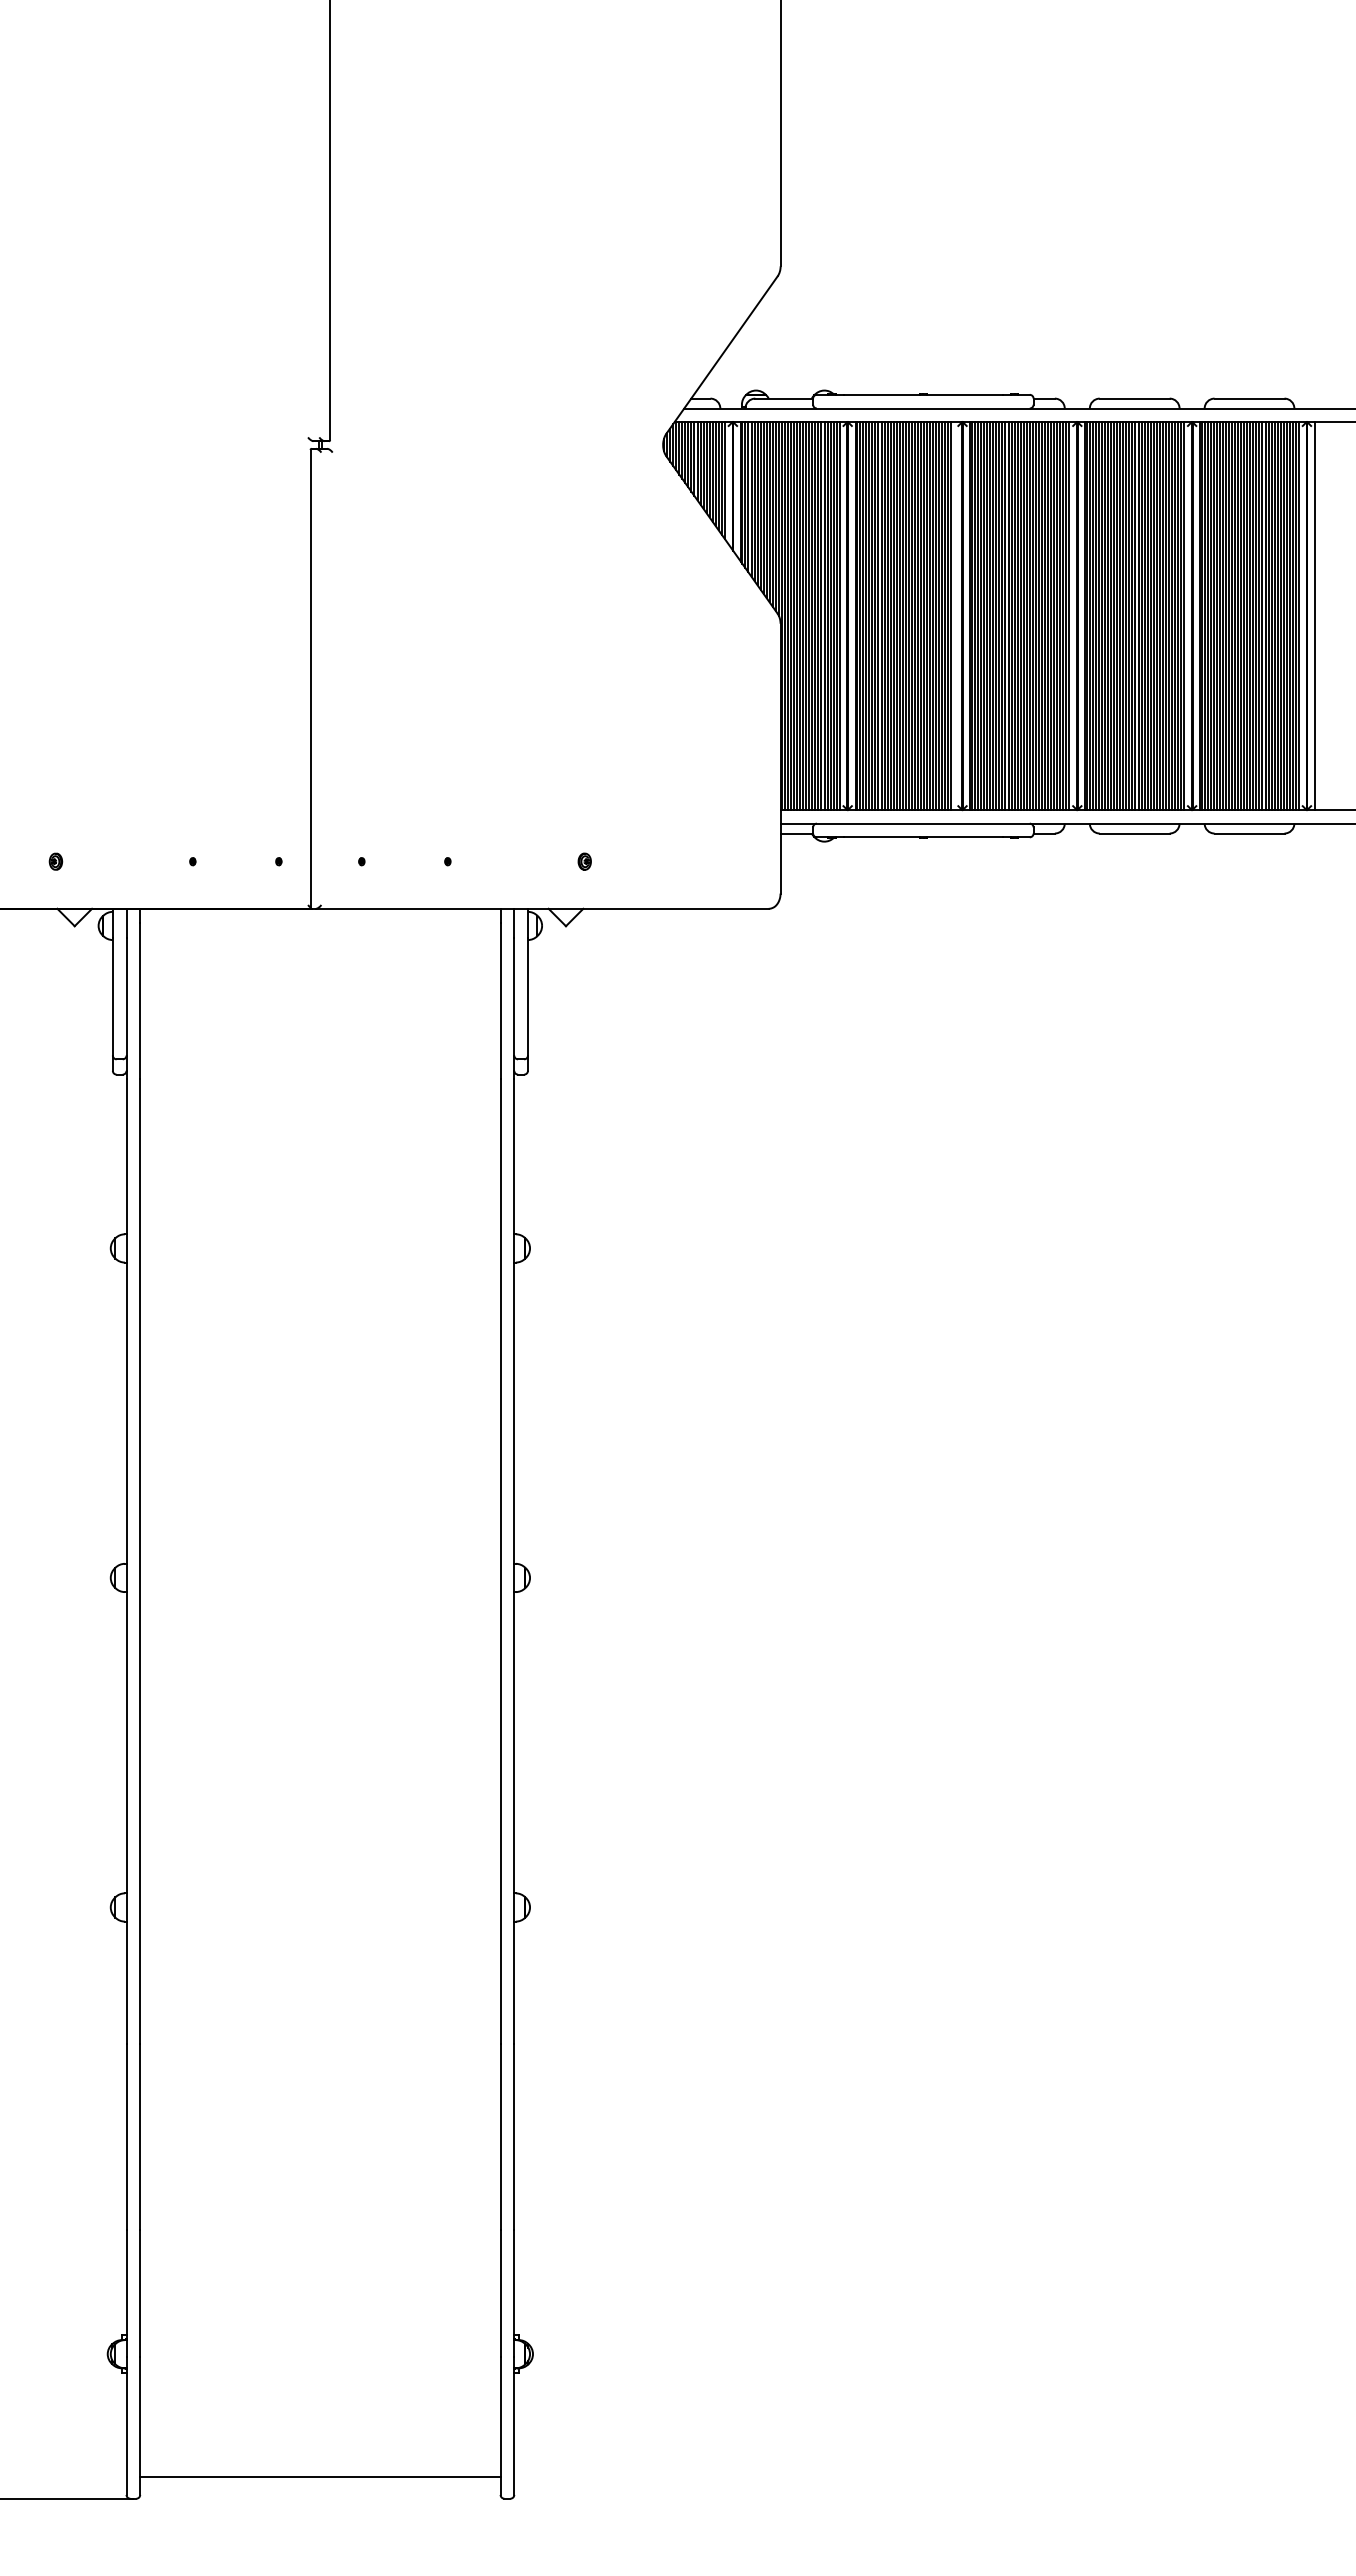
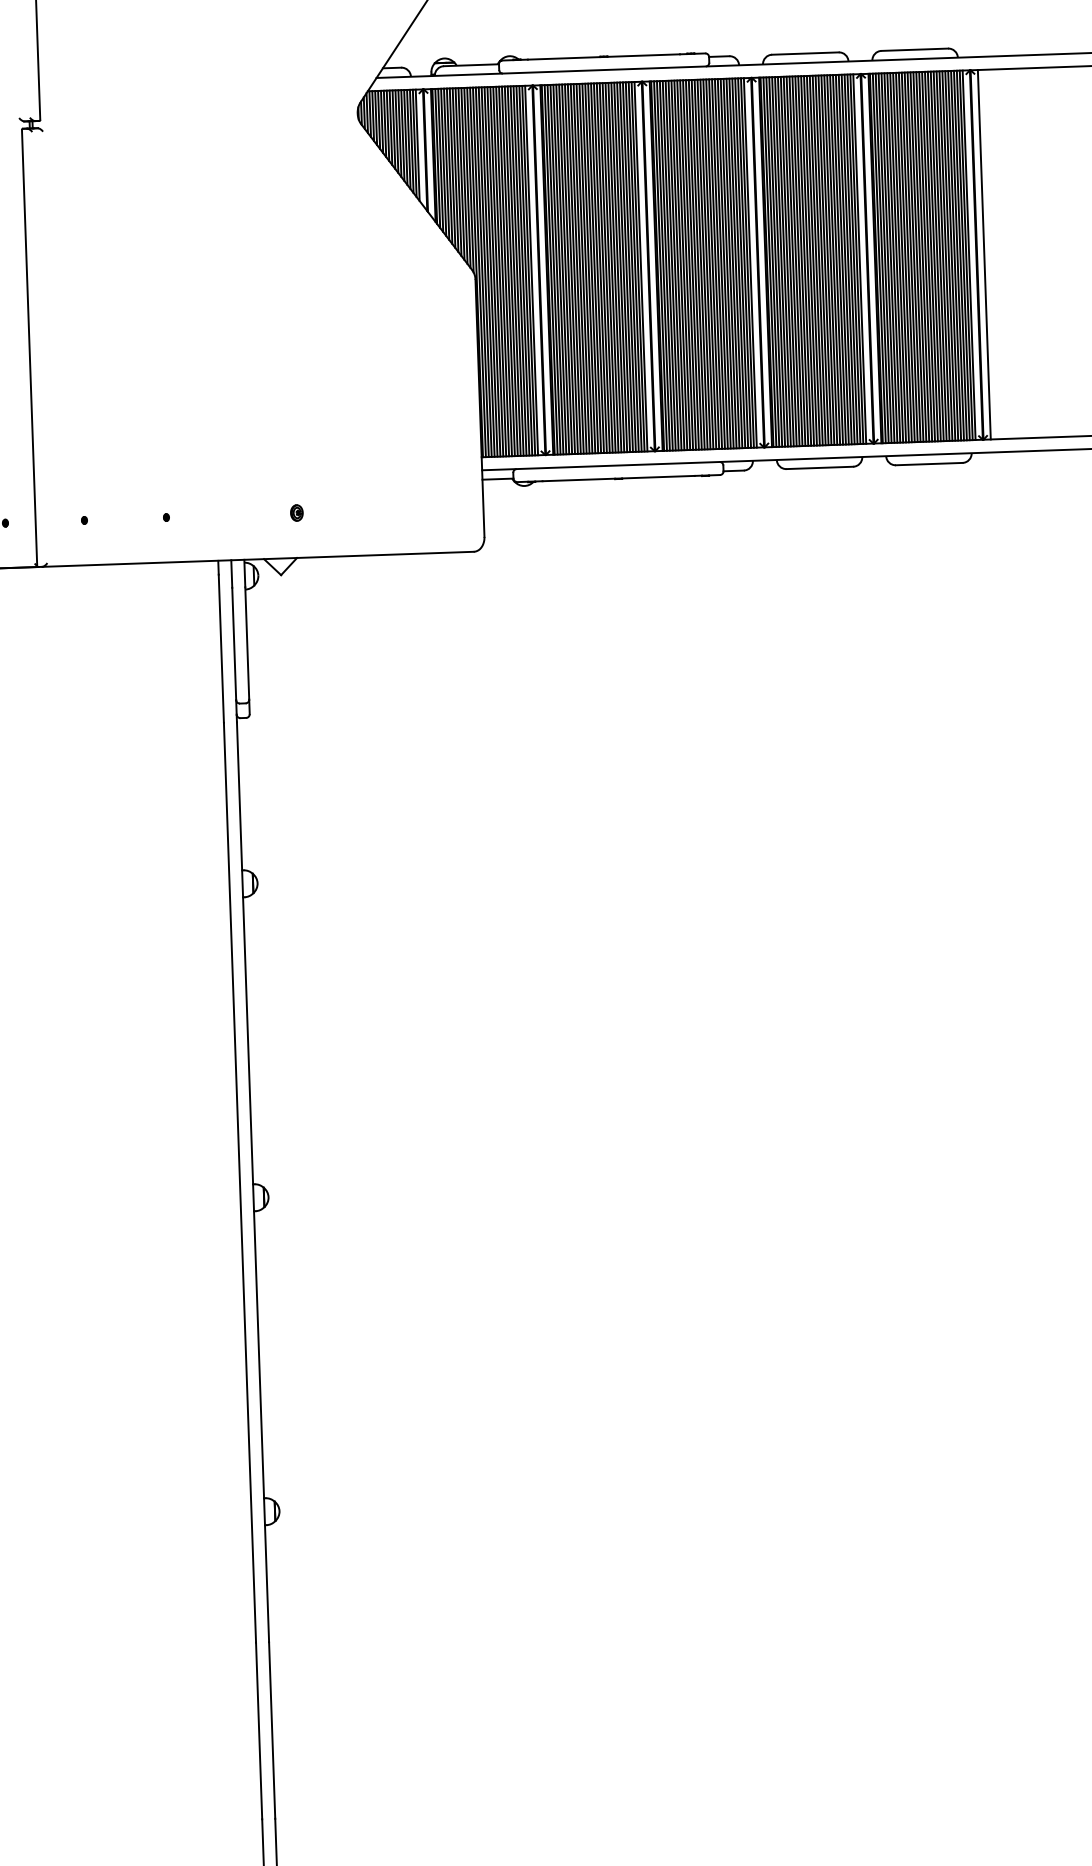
line: (954, 615) -> (640, 266), added

